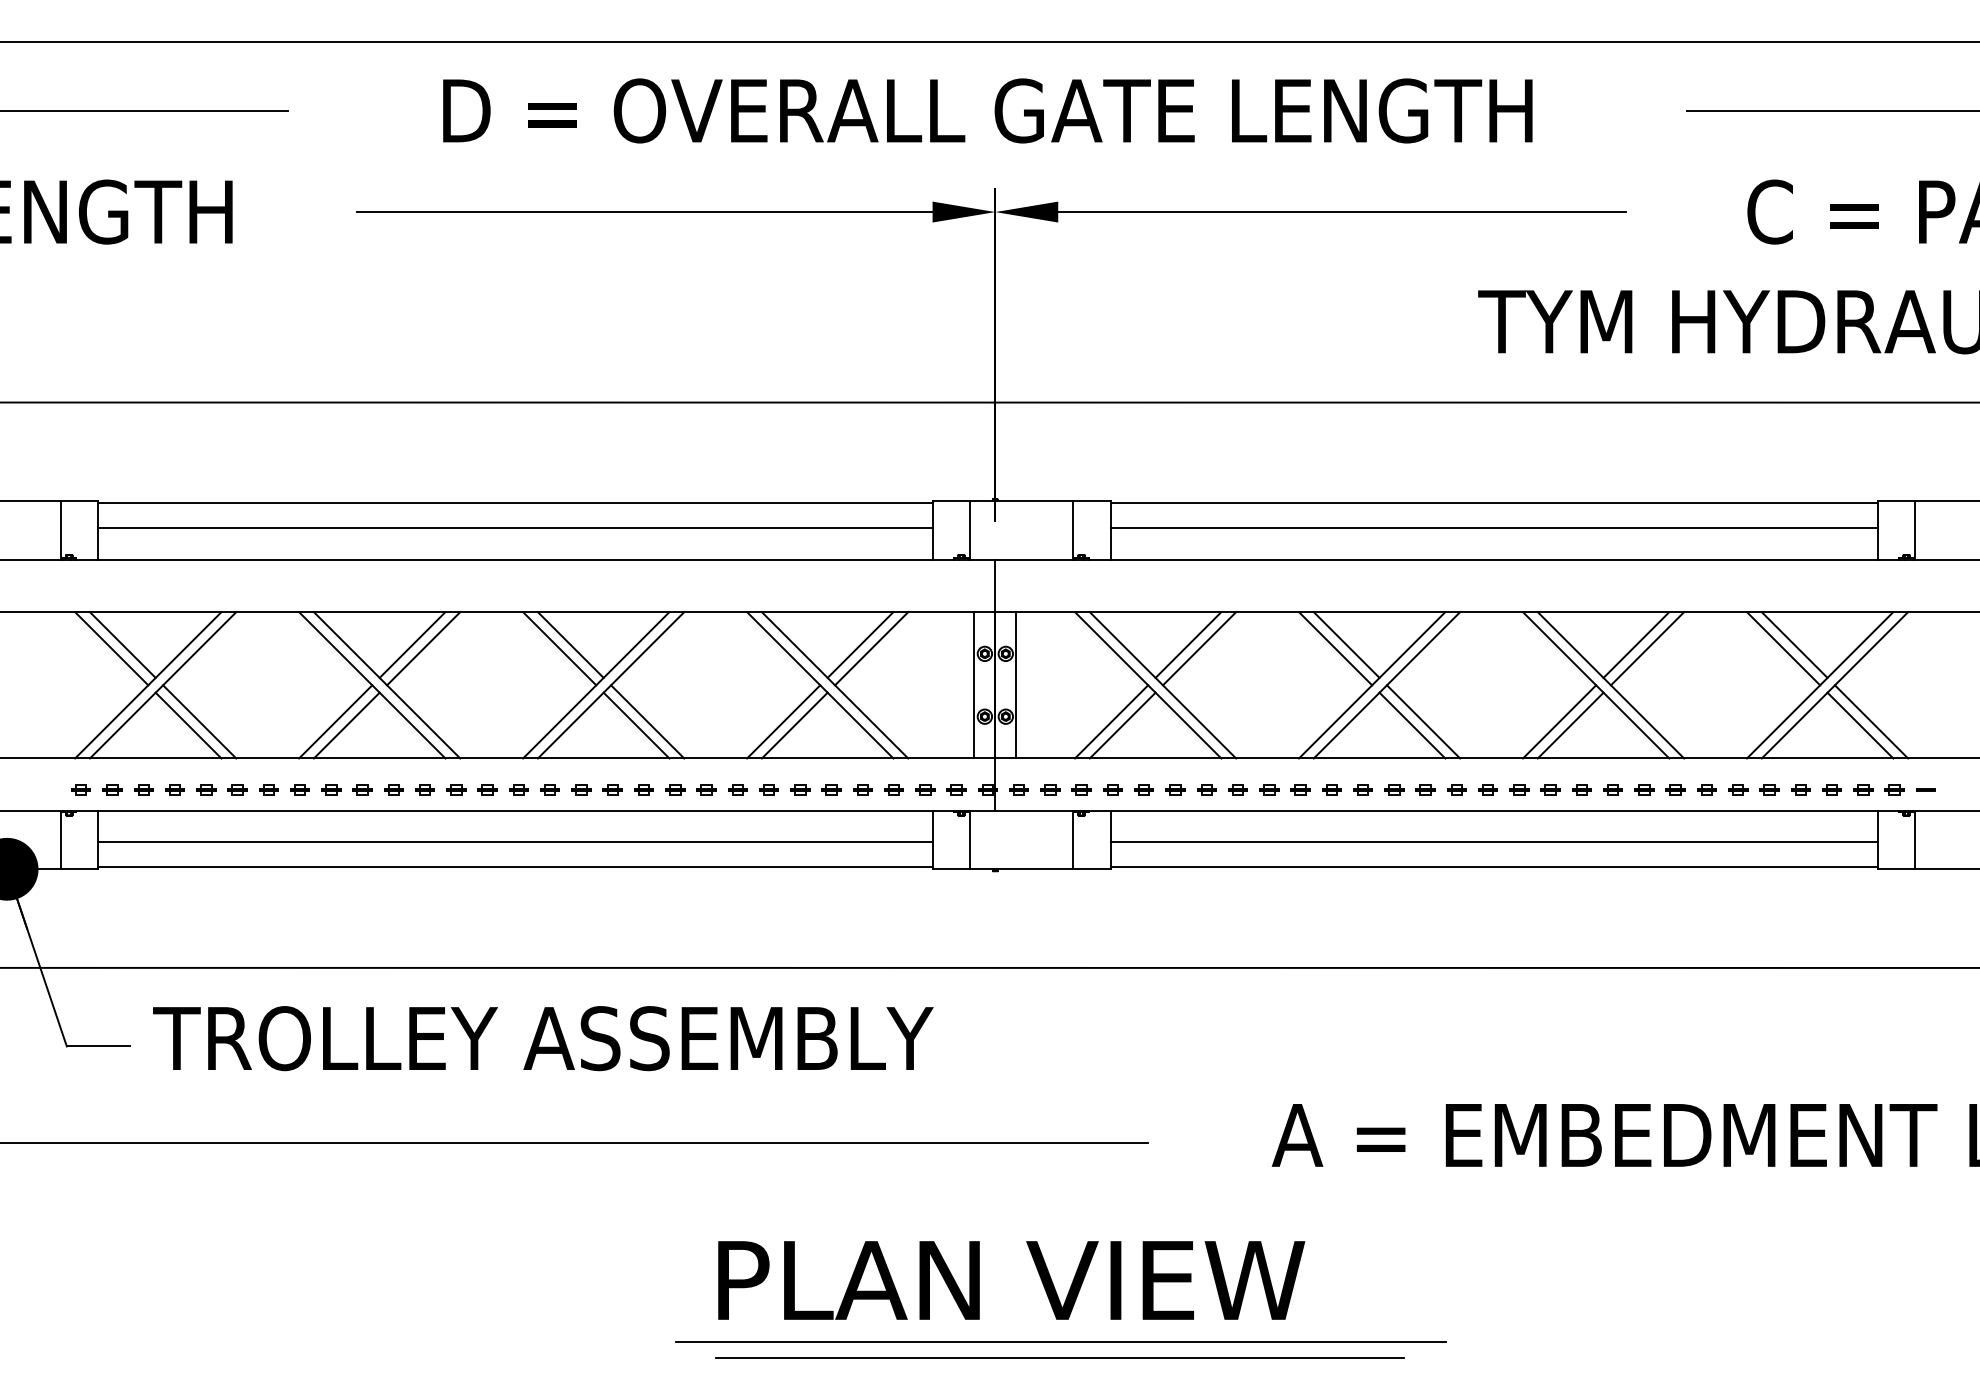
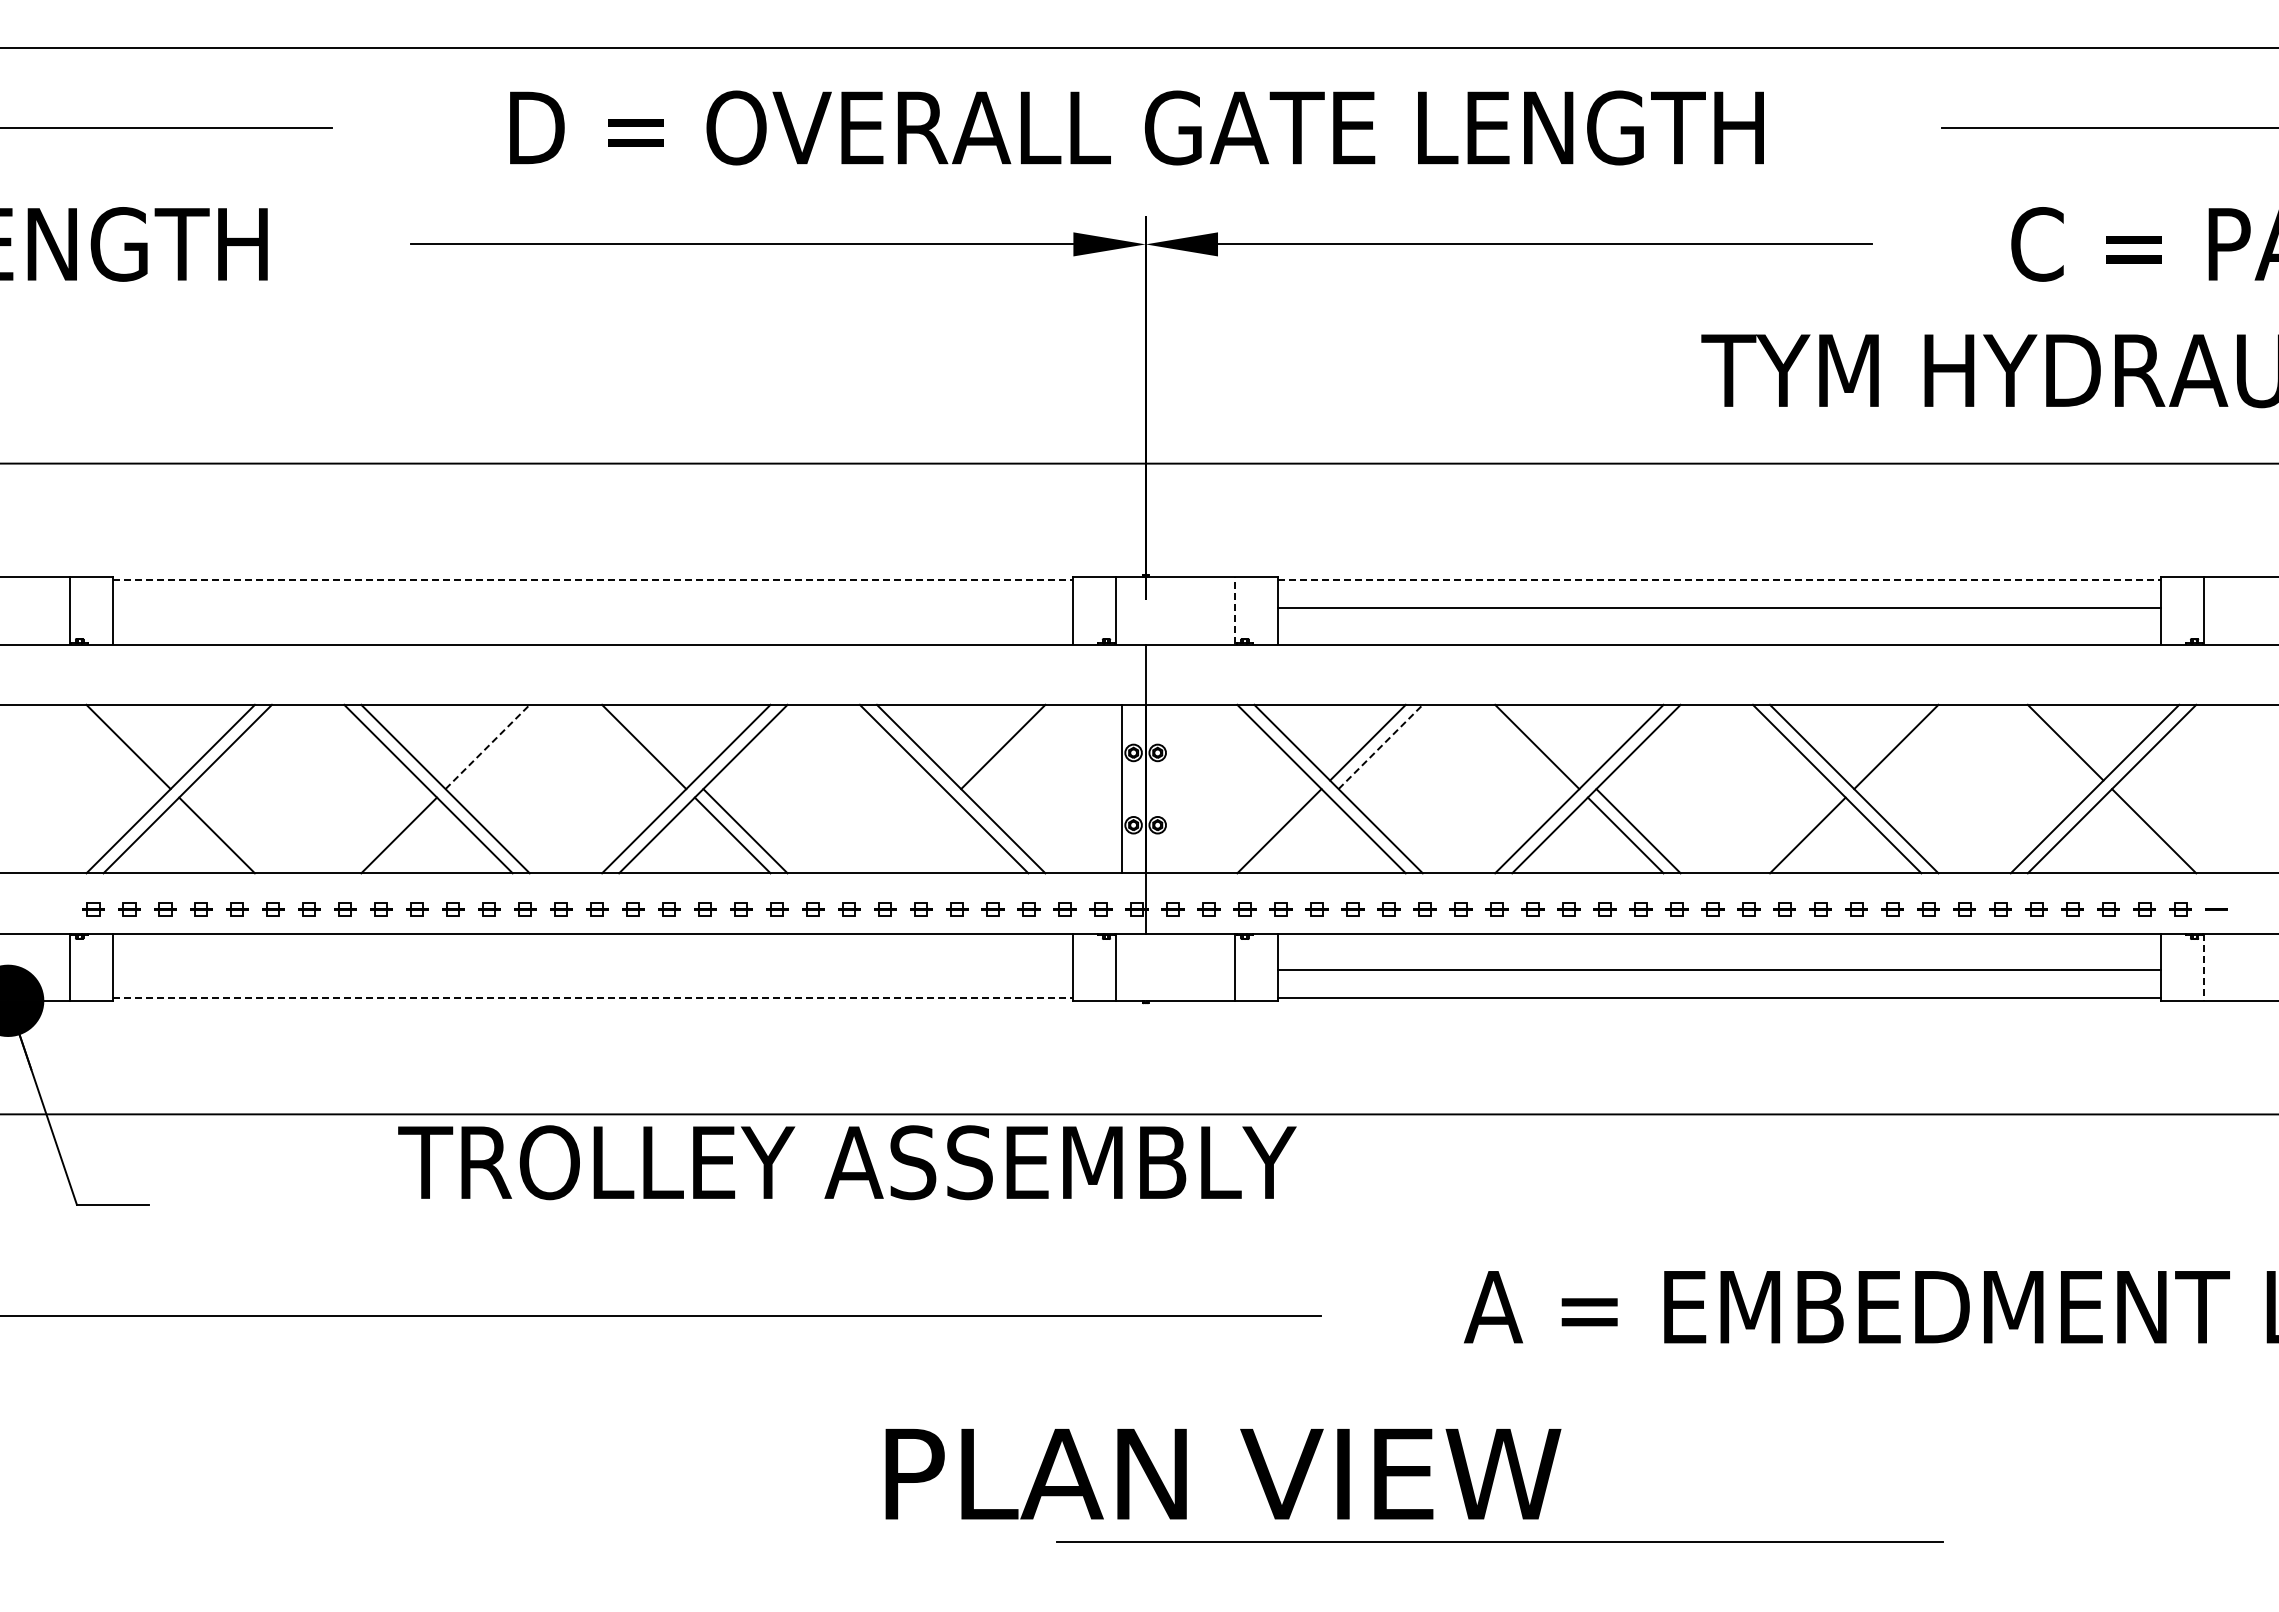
line: (515, 503) -> (593, 579), solid -> dashed
line: (1493, 503) -> (1719, 579), solid -> dashed
line: (514, 528) -> (592, 608), removed
line: (1073, 530) -> (1235, 610), solid -> dashed
line: (122, 644) -> (141, 742), removed
line: (412, 644) -> (474, 742), removed
line: (570, 644) -> (656, 742), removed
line: (860, 644) -> (990, 742), removed
line: (1346, 644) -> (1549, 742), removed
line: (1636, 644) -> (1883, 742), removed
line: (423, 648) -> (487, 746), solid -> dashed
line: (1199, 648) -> (1380, 746), solid -> dashed
line: (1783, 648) -> (2052, 746), removed
line: (1016, 684) -> (1169, 788), removed
line: (199, 722) -> (229, 831), removed
line: (335, 722) -> (386, 831), removed
line: (783, 722) -> (901, 831), removed
line: (1559, 722) -> (1794, 831), removed
line: (794, 725) -> (914, 835), removed
line: (1122, 725) -> (1292, 835), removed
line: (1860, 725) -> (2141, 835), removed
line: (1915, 840) -> (2204, 967), solid -> dashed
line: (514, 842) -> (592, 969), removed
line: (515, 867) -> (593, 998), solid -> dashed
text: (543, 1038) -> (847, 1162), moved
text: (1011, 1280) -> (1223, 1474), moved
line: (1060, 1342) -> (1499, 1541), moved
line: (1060, 1358) -> (1220, 1563), removed

